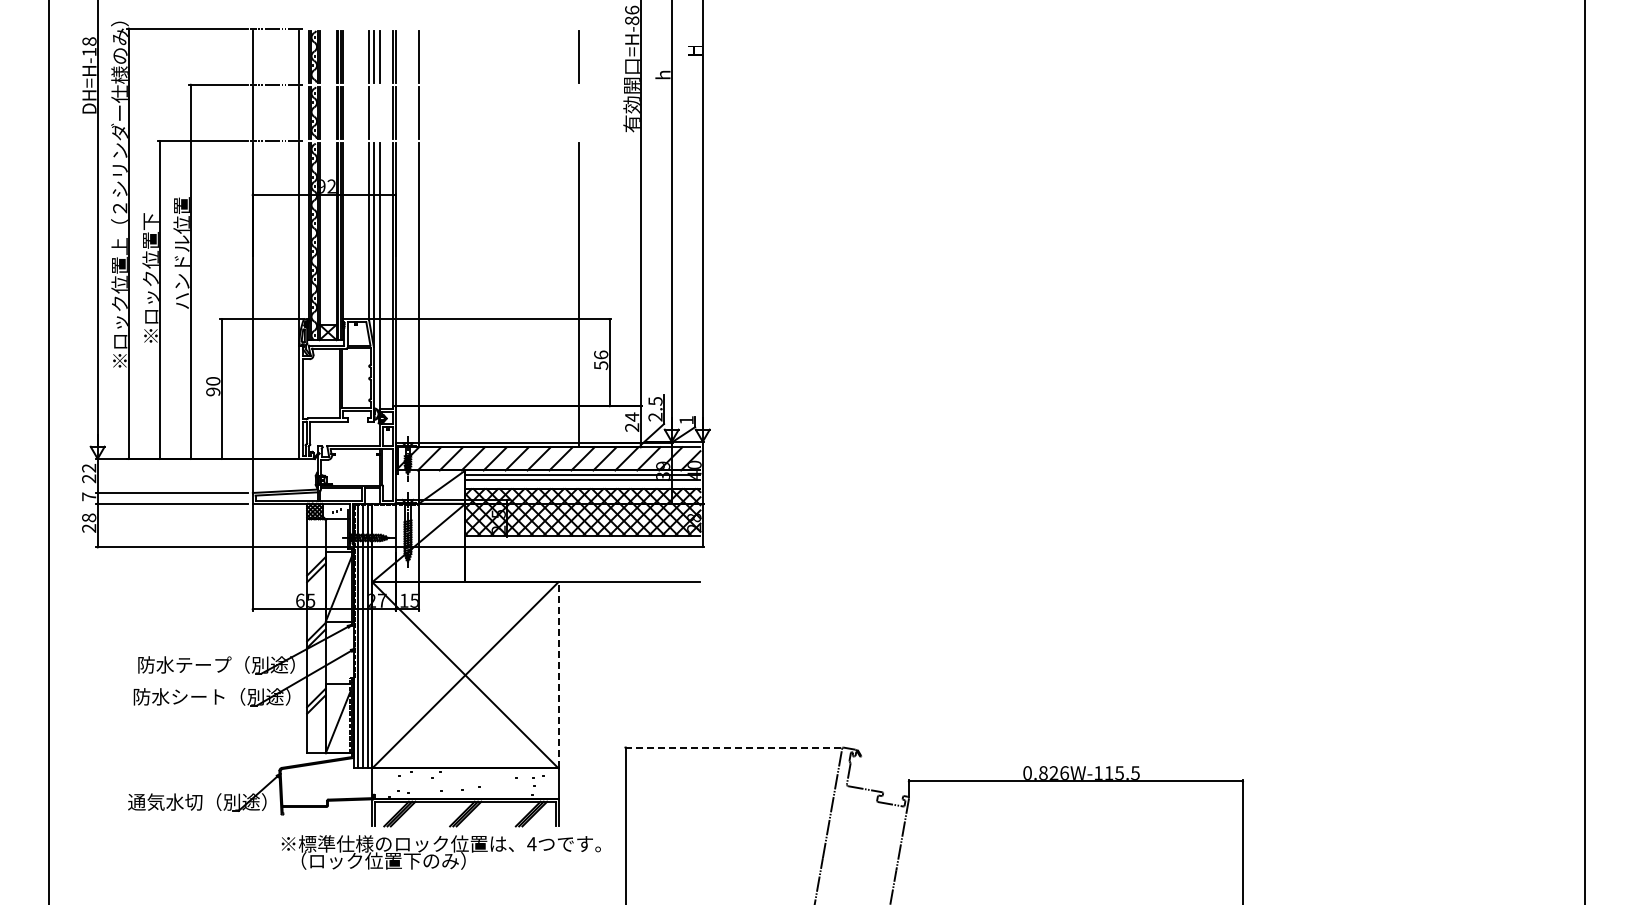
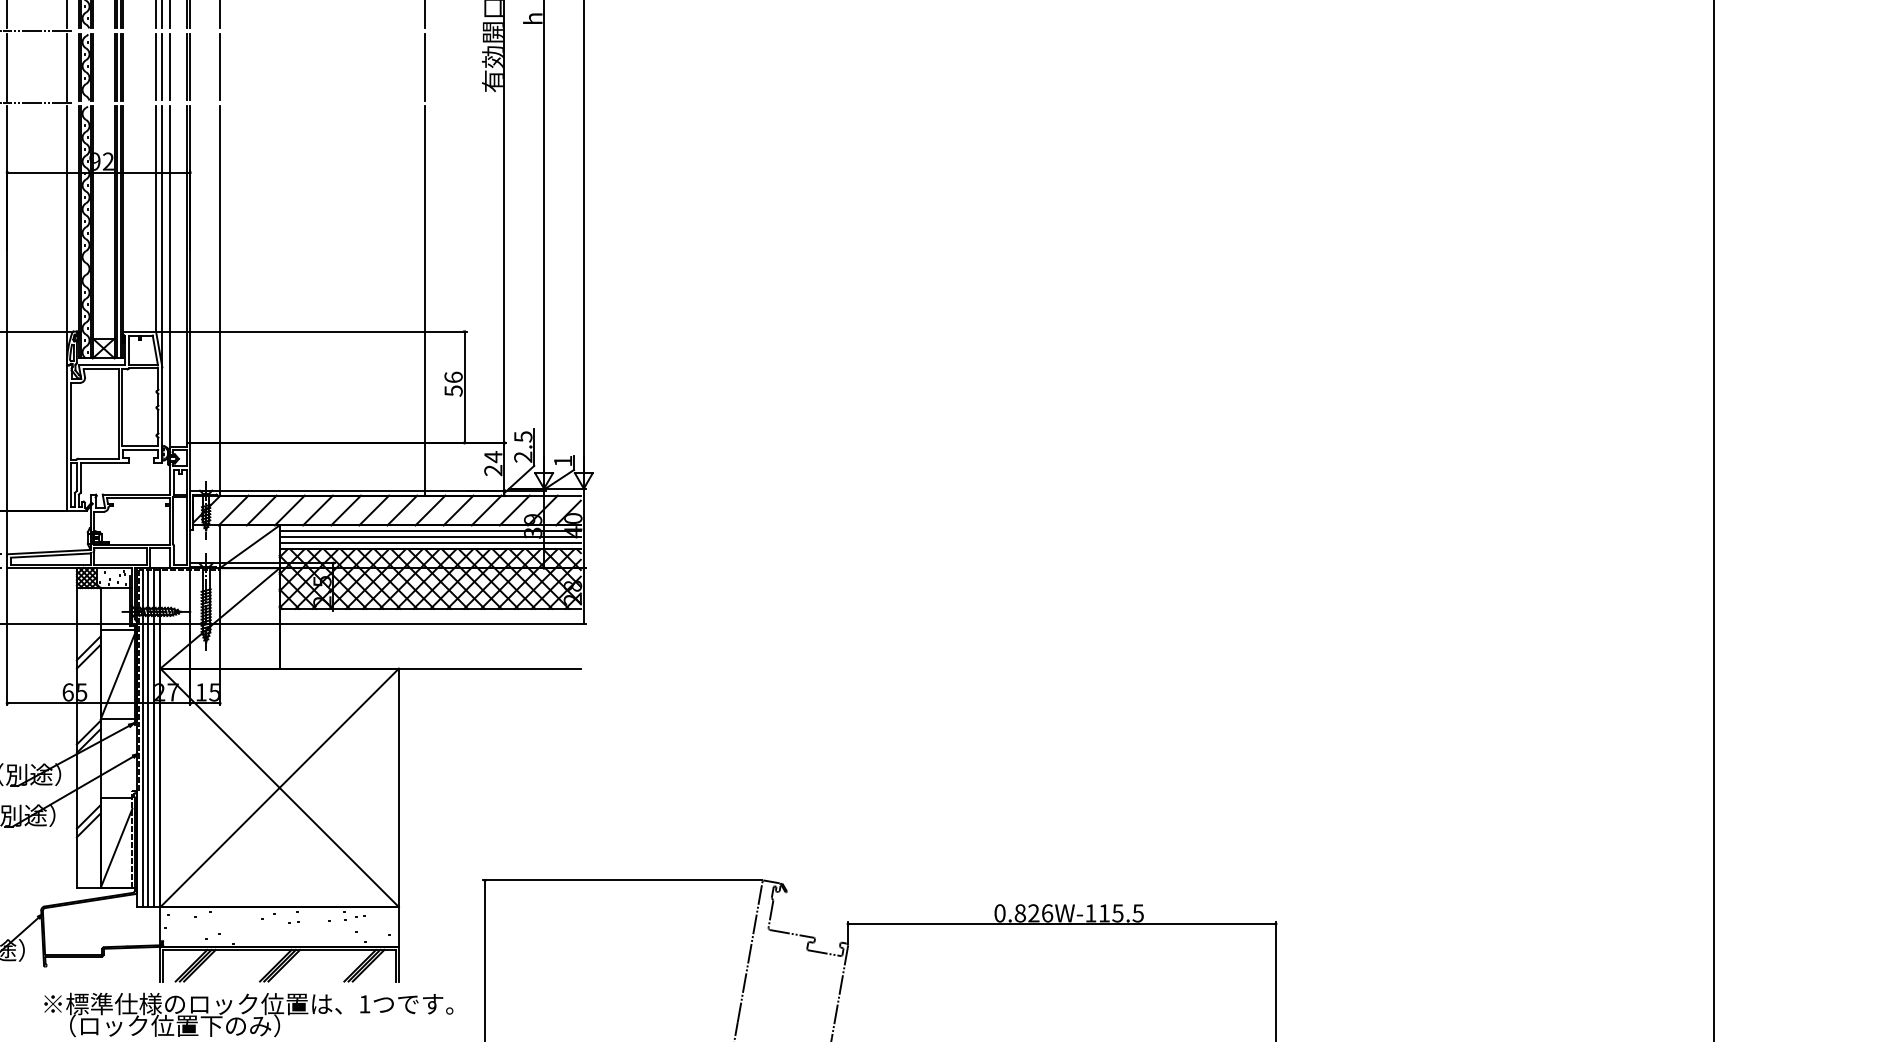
line: (373, 112) -> (161, 66), added
line: (380, 112) -> (170, 66), added
line: (578, 112) -> (424, 66), added
line: (582, 484) -> (429, 543), added
line: (558, 674) -> (398, 786), dashed -> solid
line: (732, 747) -> (621, 880), dashed -> solid
text: (531, 844) -> (364, 1004), 4 -> 1

